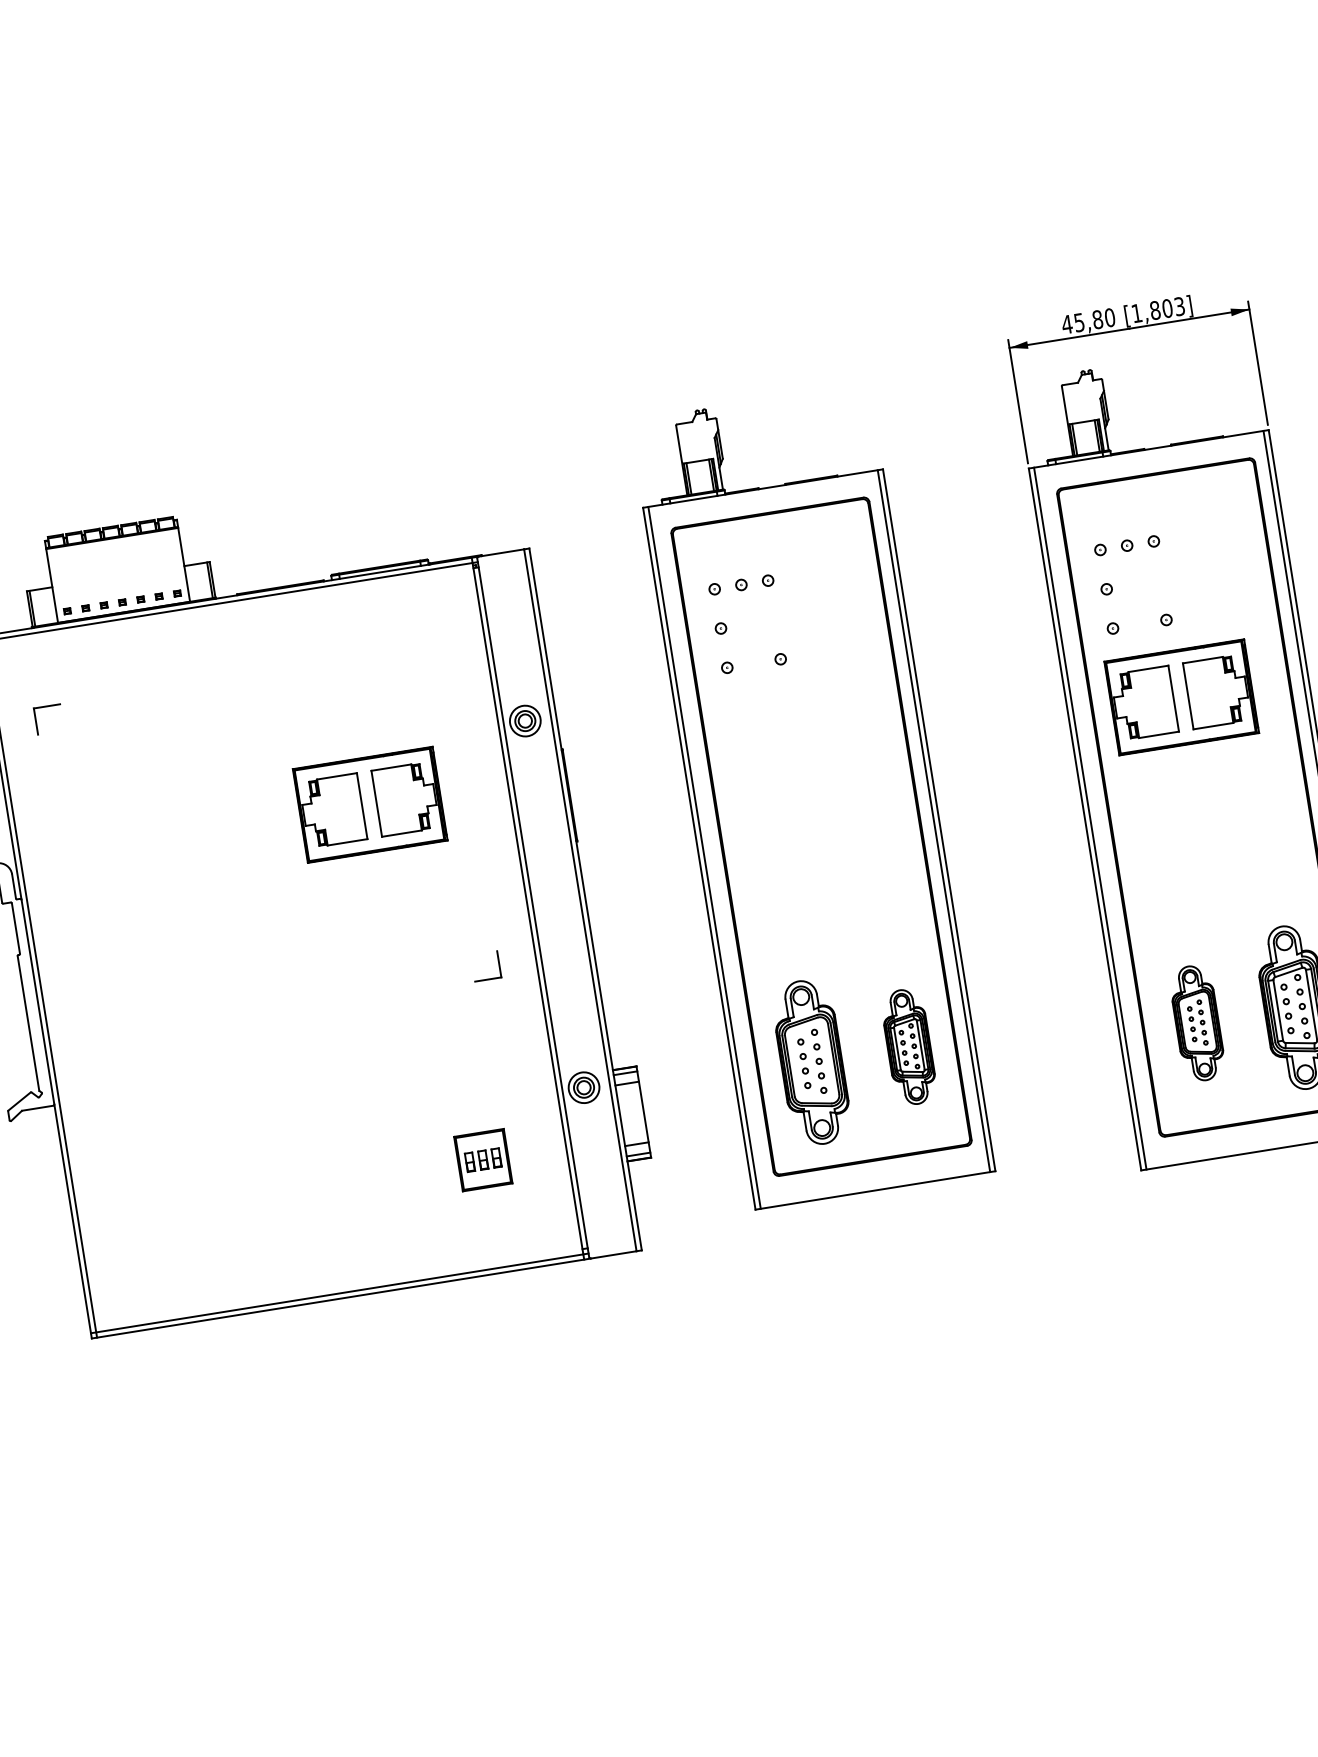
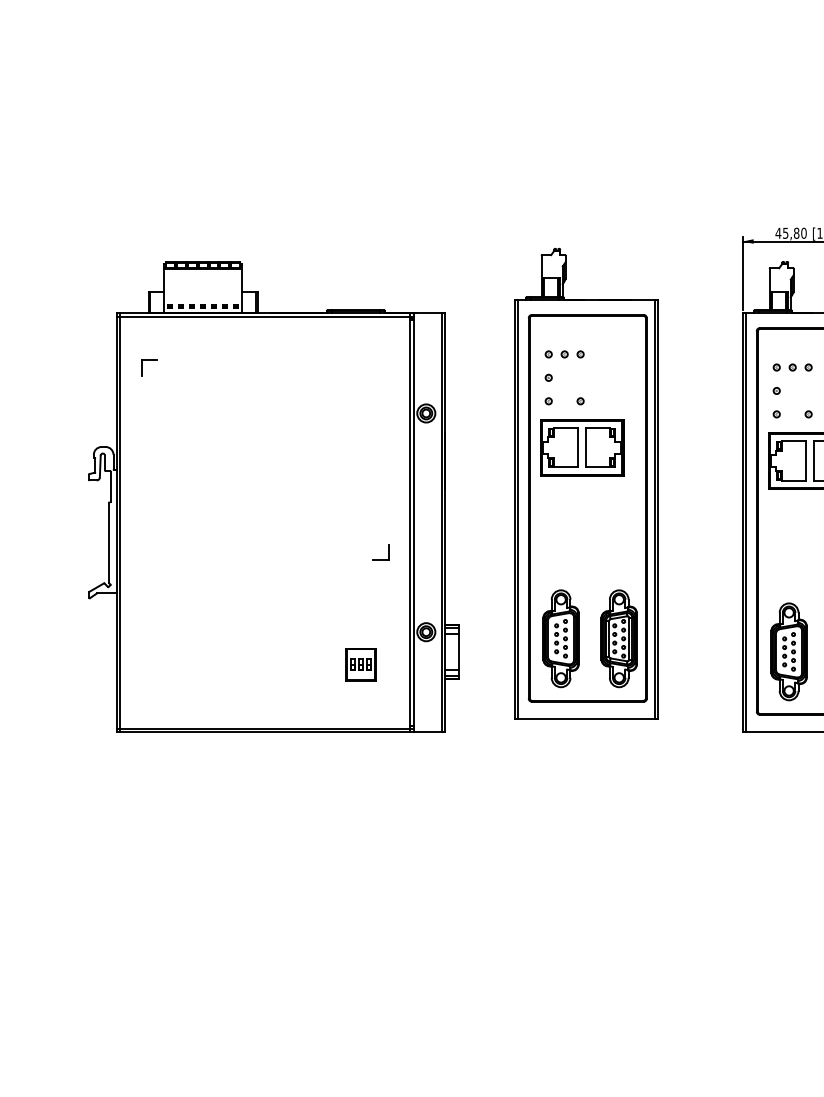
part: (370, 804) -> (582, 447), moved
part: (1196, 1022) -> (788, 651), size x1.43
part: (907, 1046) -> (618, 638), size x1.43

